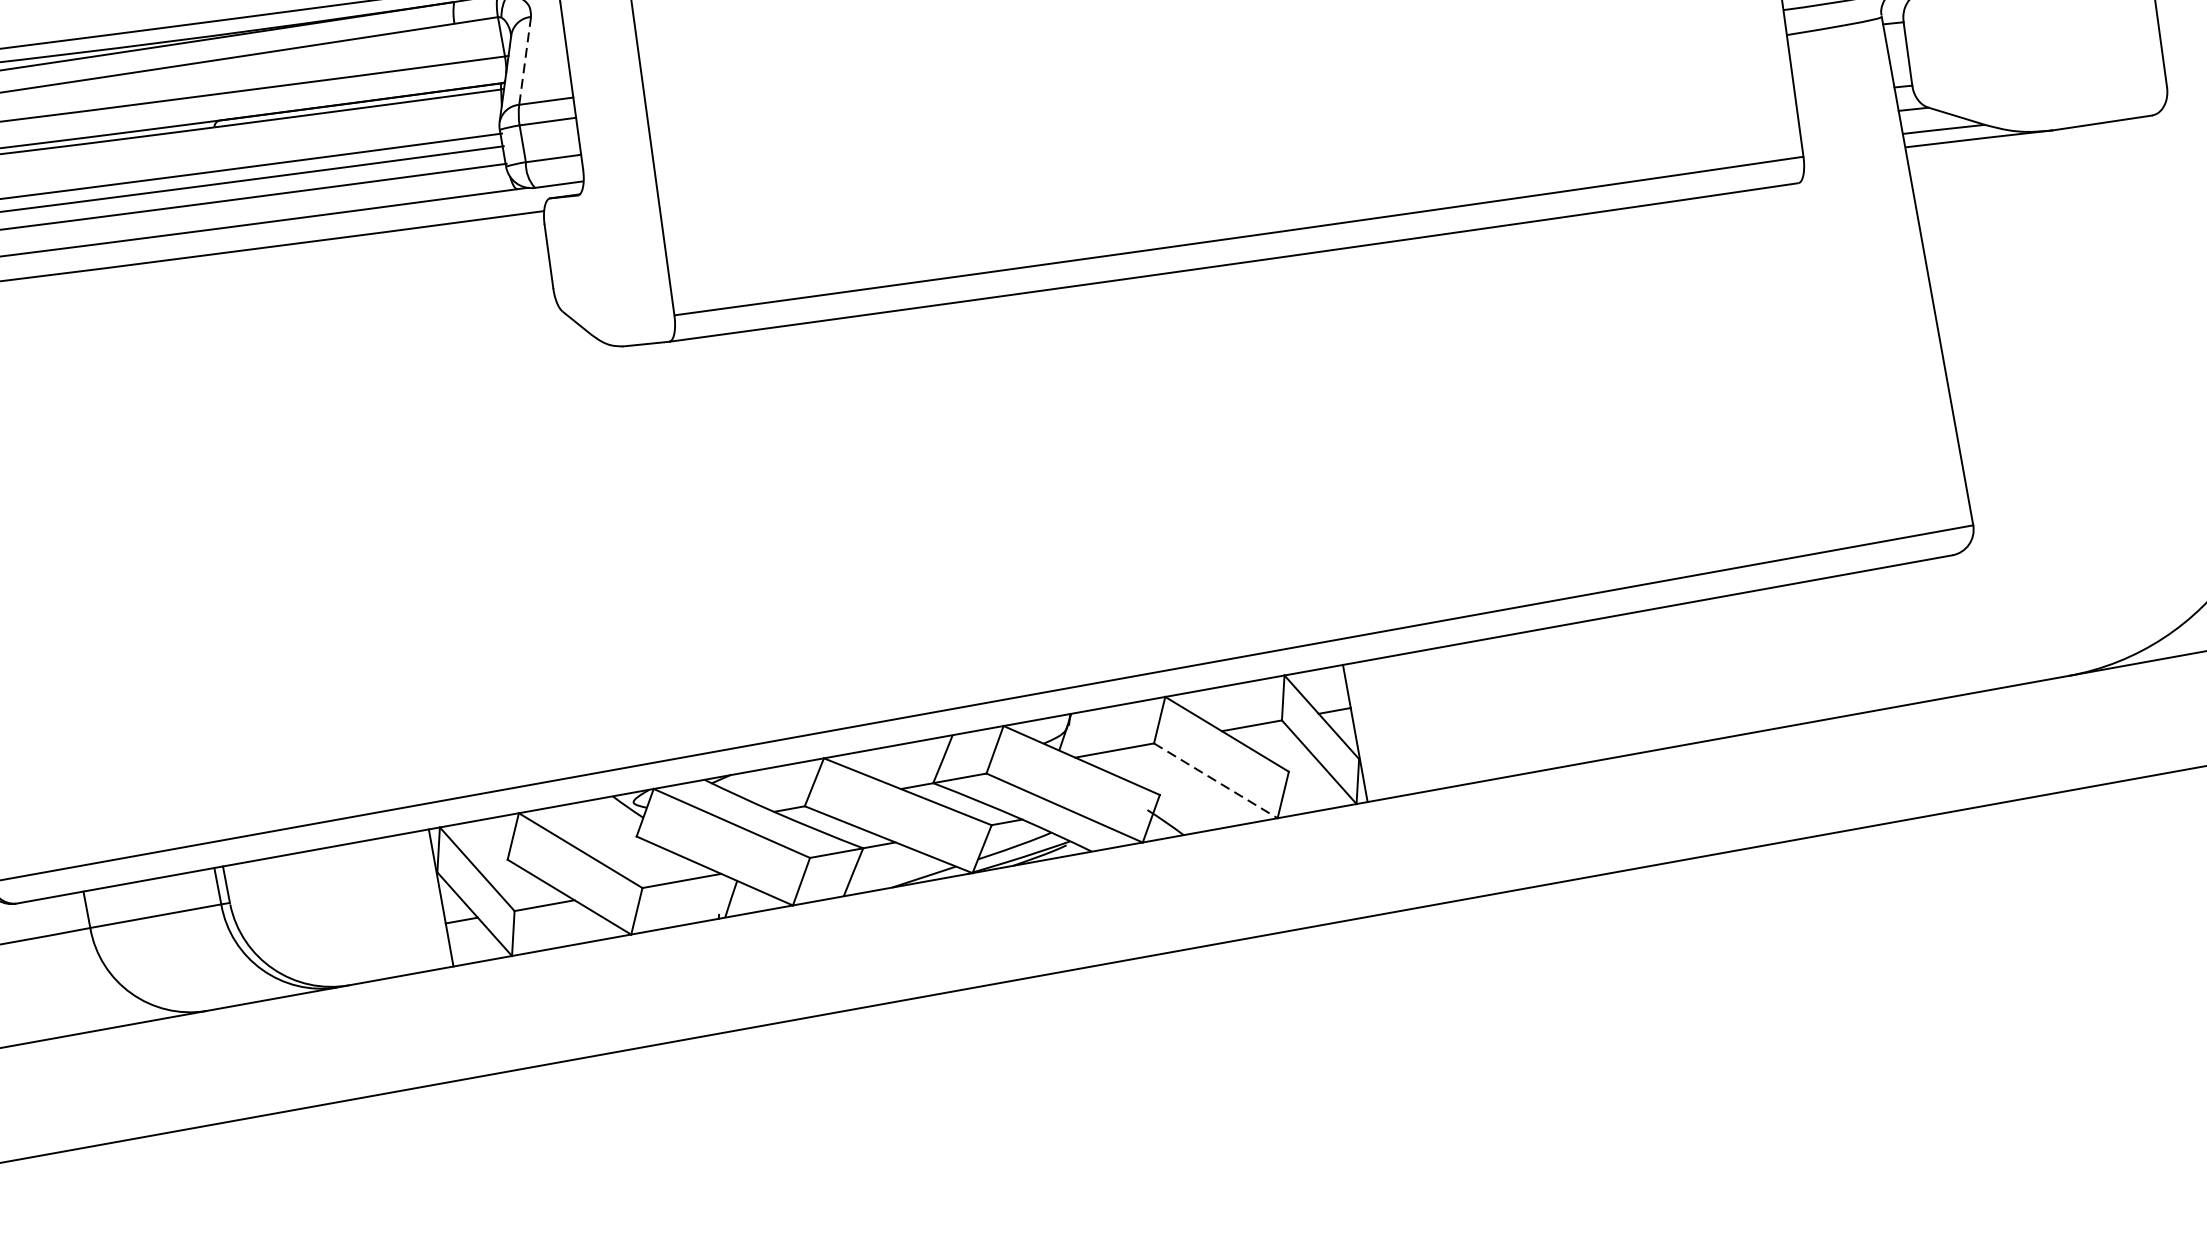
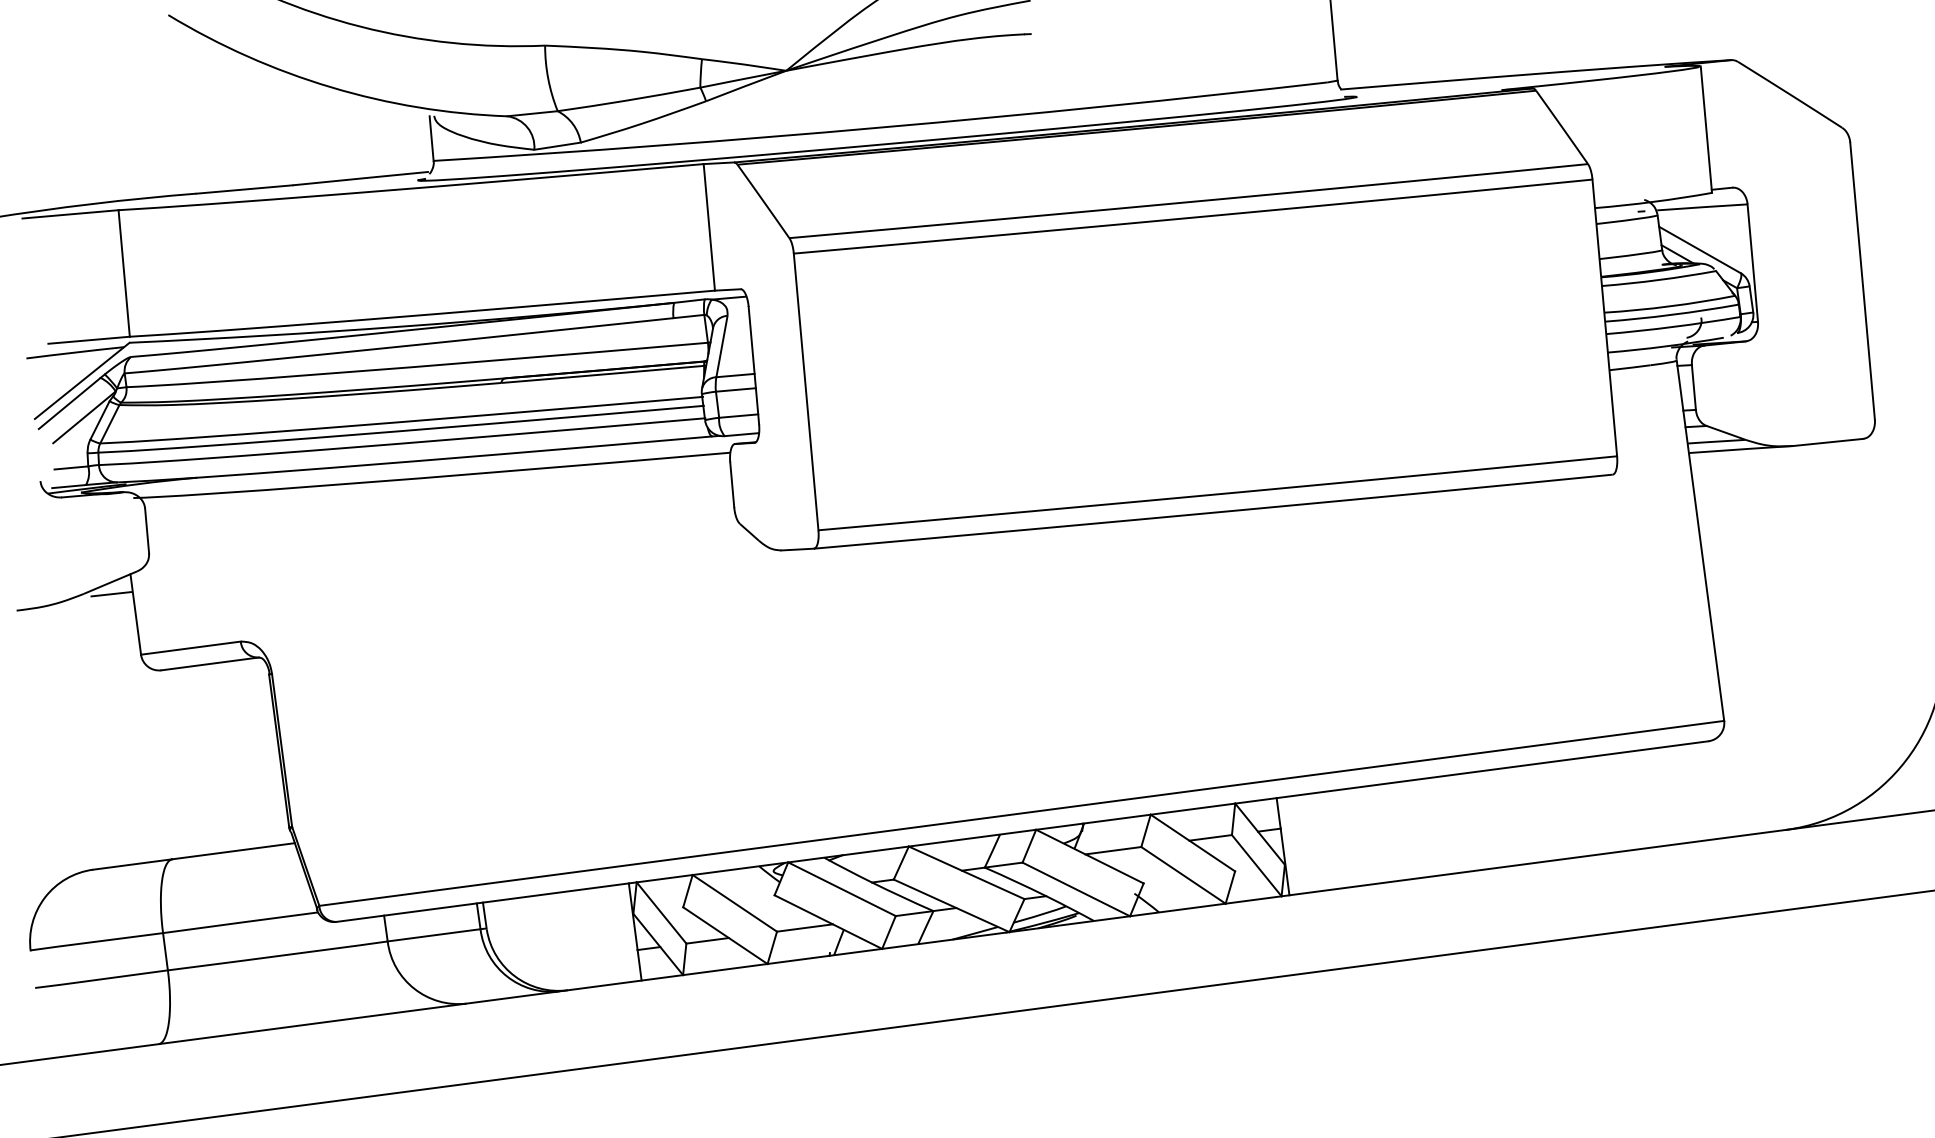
line: (525, 60) -> (722, 346), dashed -> solid
line: (1215, 781) -> (1183, 875), dashed -> solid

